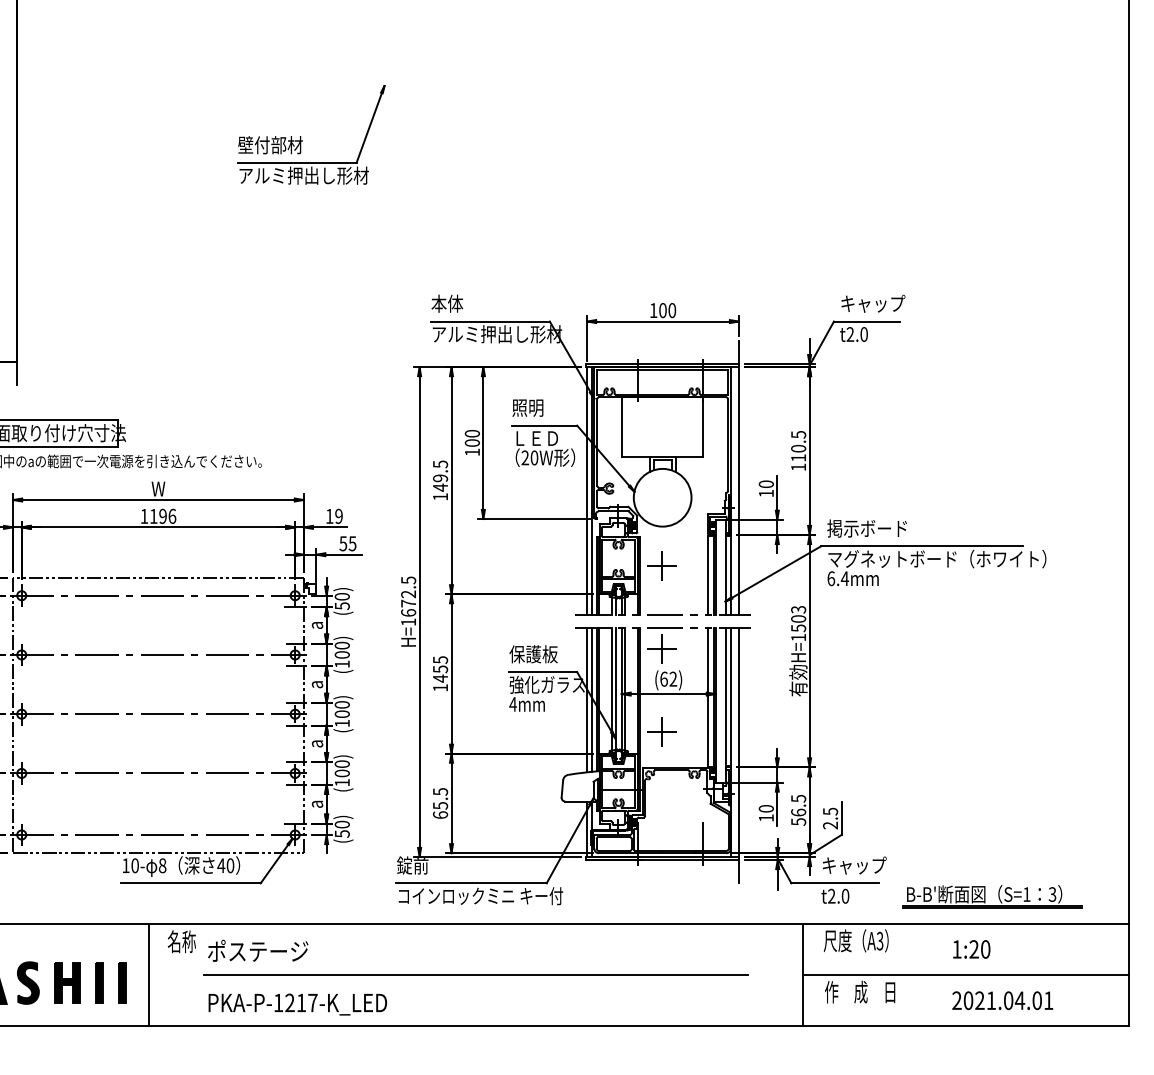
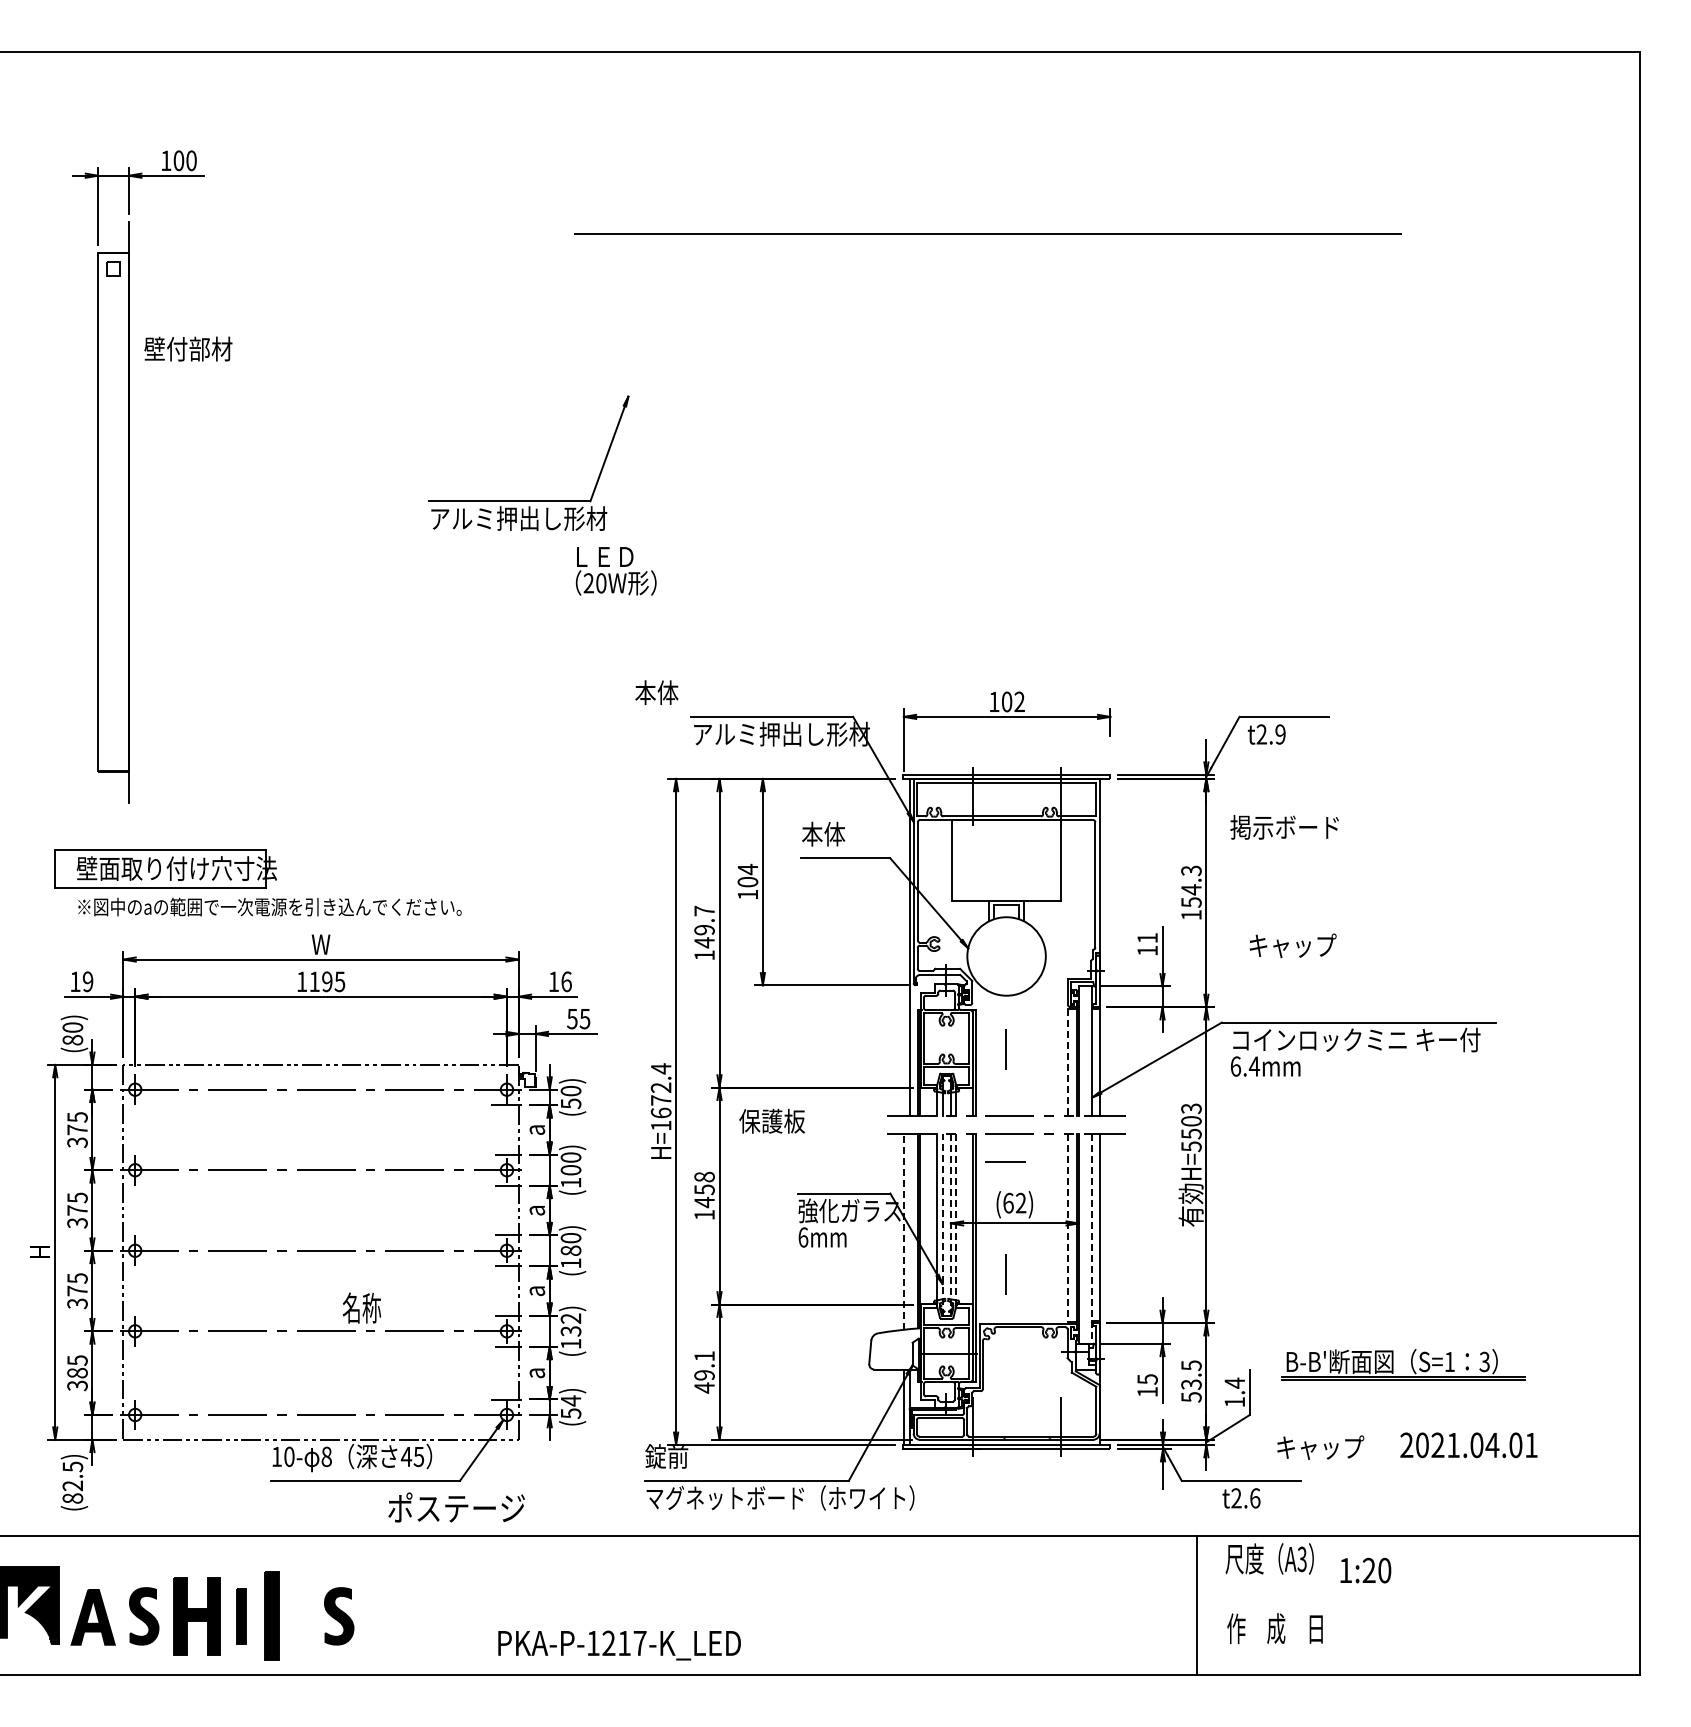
text: (270, 144) -> (188, 348), moved
text: (447, 303) -> (656, 692), moved
text: (872, 303) -> (1292, 945), moved
text: (672, 310) -> (1019, 701), 100 -> 102
text: (864, 334) -> (1280, 734), t2.0 -> t2.9
text: (527, 407) -> (823, 833), 照明 -> 本体
text: (472, 433) -> (747, 869), 100 -> 104
text: (798, 446) -> (1191, 886), 110.5 -> 154.3
text: (544, 449) -> (615, 571), moved
text: (440, 463) -> (704, 910), 149.5 -> 149.7
line: (739, 477) -> (1110, 929), removed
text: (766, 484) -> (1147, 938), 10 -> 11
line: (586, 490) -> (903, 946), removed
text: (172, 516) -> (339, 981), 1196 -> 1195
text: (338, 516) -> (566, 981), 19 -> 16
text: (867, 528) -> (1284, 827), moved
text: (937, 558) -> (1380, 1039), マグネットボード（ホワイト） -> コインロックミニ キー付
line: (661, 566) -> (1005, 1049), removed
line: (708, 575) -> (1068, 1062), solid -> dashed
text: (408, 580) -> (661, 1068), H=1672.5 -> H=1672.4
text: (798, 637) -> (1191, 1146), H=1503 -> H=5503
line: (661, 648) -> (1005, 1161), removed
text: (533, 653) -> (771, 1120), moved
text: (440, 659) -> (704, 1176), 1455 -> 1458
line: (625, 691) -> (956, 1219), solid -> dashed
line: (615, 694) -> (942, 1224), solid -> dashed
line: (621, 694) -> (950, 1224), solid -> dashed
line: (708, 697) -> (1068, 1228), solid -> dashed
line: (586, 700) -> (903, 1231), solid -> dashed
line: (591, 700) -> (910, 1231), removed
text: (513, 704) -> (803, 1237), 4mm -> 6mm
line: (725, 705) -> (1092, 1238), solid -> dashed
text: (341, 714) -> (570, 1250), (100) -> (180)
line: (661, 731) -> (1005, 1274), removed
line: (739, 755) -> (1110, 1307), removed
text: (341, 768) -> (570, 1324), (100) -> (132)
text: (440, 803) -> (704, 1372), 65.5 -> 49.1
text: (766, 808) -> (1147, 1379), 10 -> 15
text: (798, 812) -> (1191, 1384), 56.5 -> 53.5
text: (830, 818) -> (1234, 1392), 2.5 -> 1.4
text: (341, 824) -> (570, 1400), (50) -> (54)
text: (230, 865) -> (418, 1456), 40 -> 45
text: (854, 865) -> (1320, 1447), moved
text: (496, 895) -> (780, 1497), コインロックミニ キー付 -> マグネットボード（ホワイト）
text: (845, 896) -> (1255, 1498), t2.0 -> t2.6
part: (998, 896) -> (1411, 1364), moved
text: (181, 941) -> (361, 1307), moved
text: (971, 949) -> (1365, 1570), moved
text: (258, 950) -> (456, 1507), moved
line: (149, 975) -> (308, 1605), removed
line: (475, 975) -> (752, 1605), removed
line: (965, 975) -> (1418, 1605), removed
part: (67, 983) -> (197, 1616), size x1.4
part: (122, 983) -> (272, 1616), size x1.6
part: (172, 983) -> (339, 1616), added
text: (1002, 1000) -> (1468, 1445), moved
text: (297, 1004) -> (619, 1645), moved

